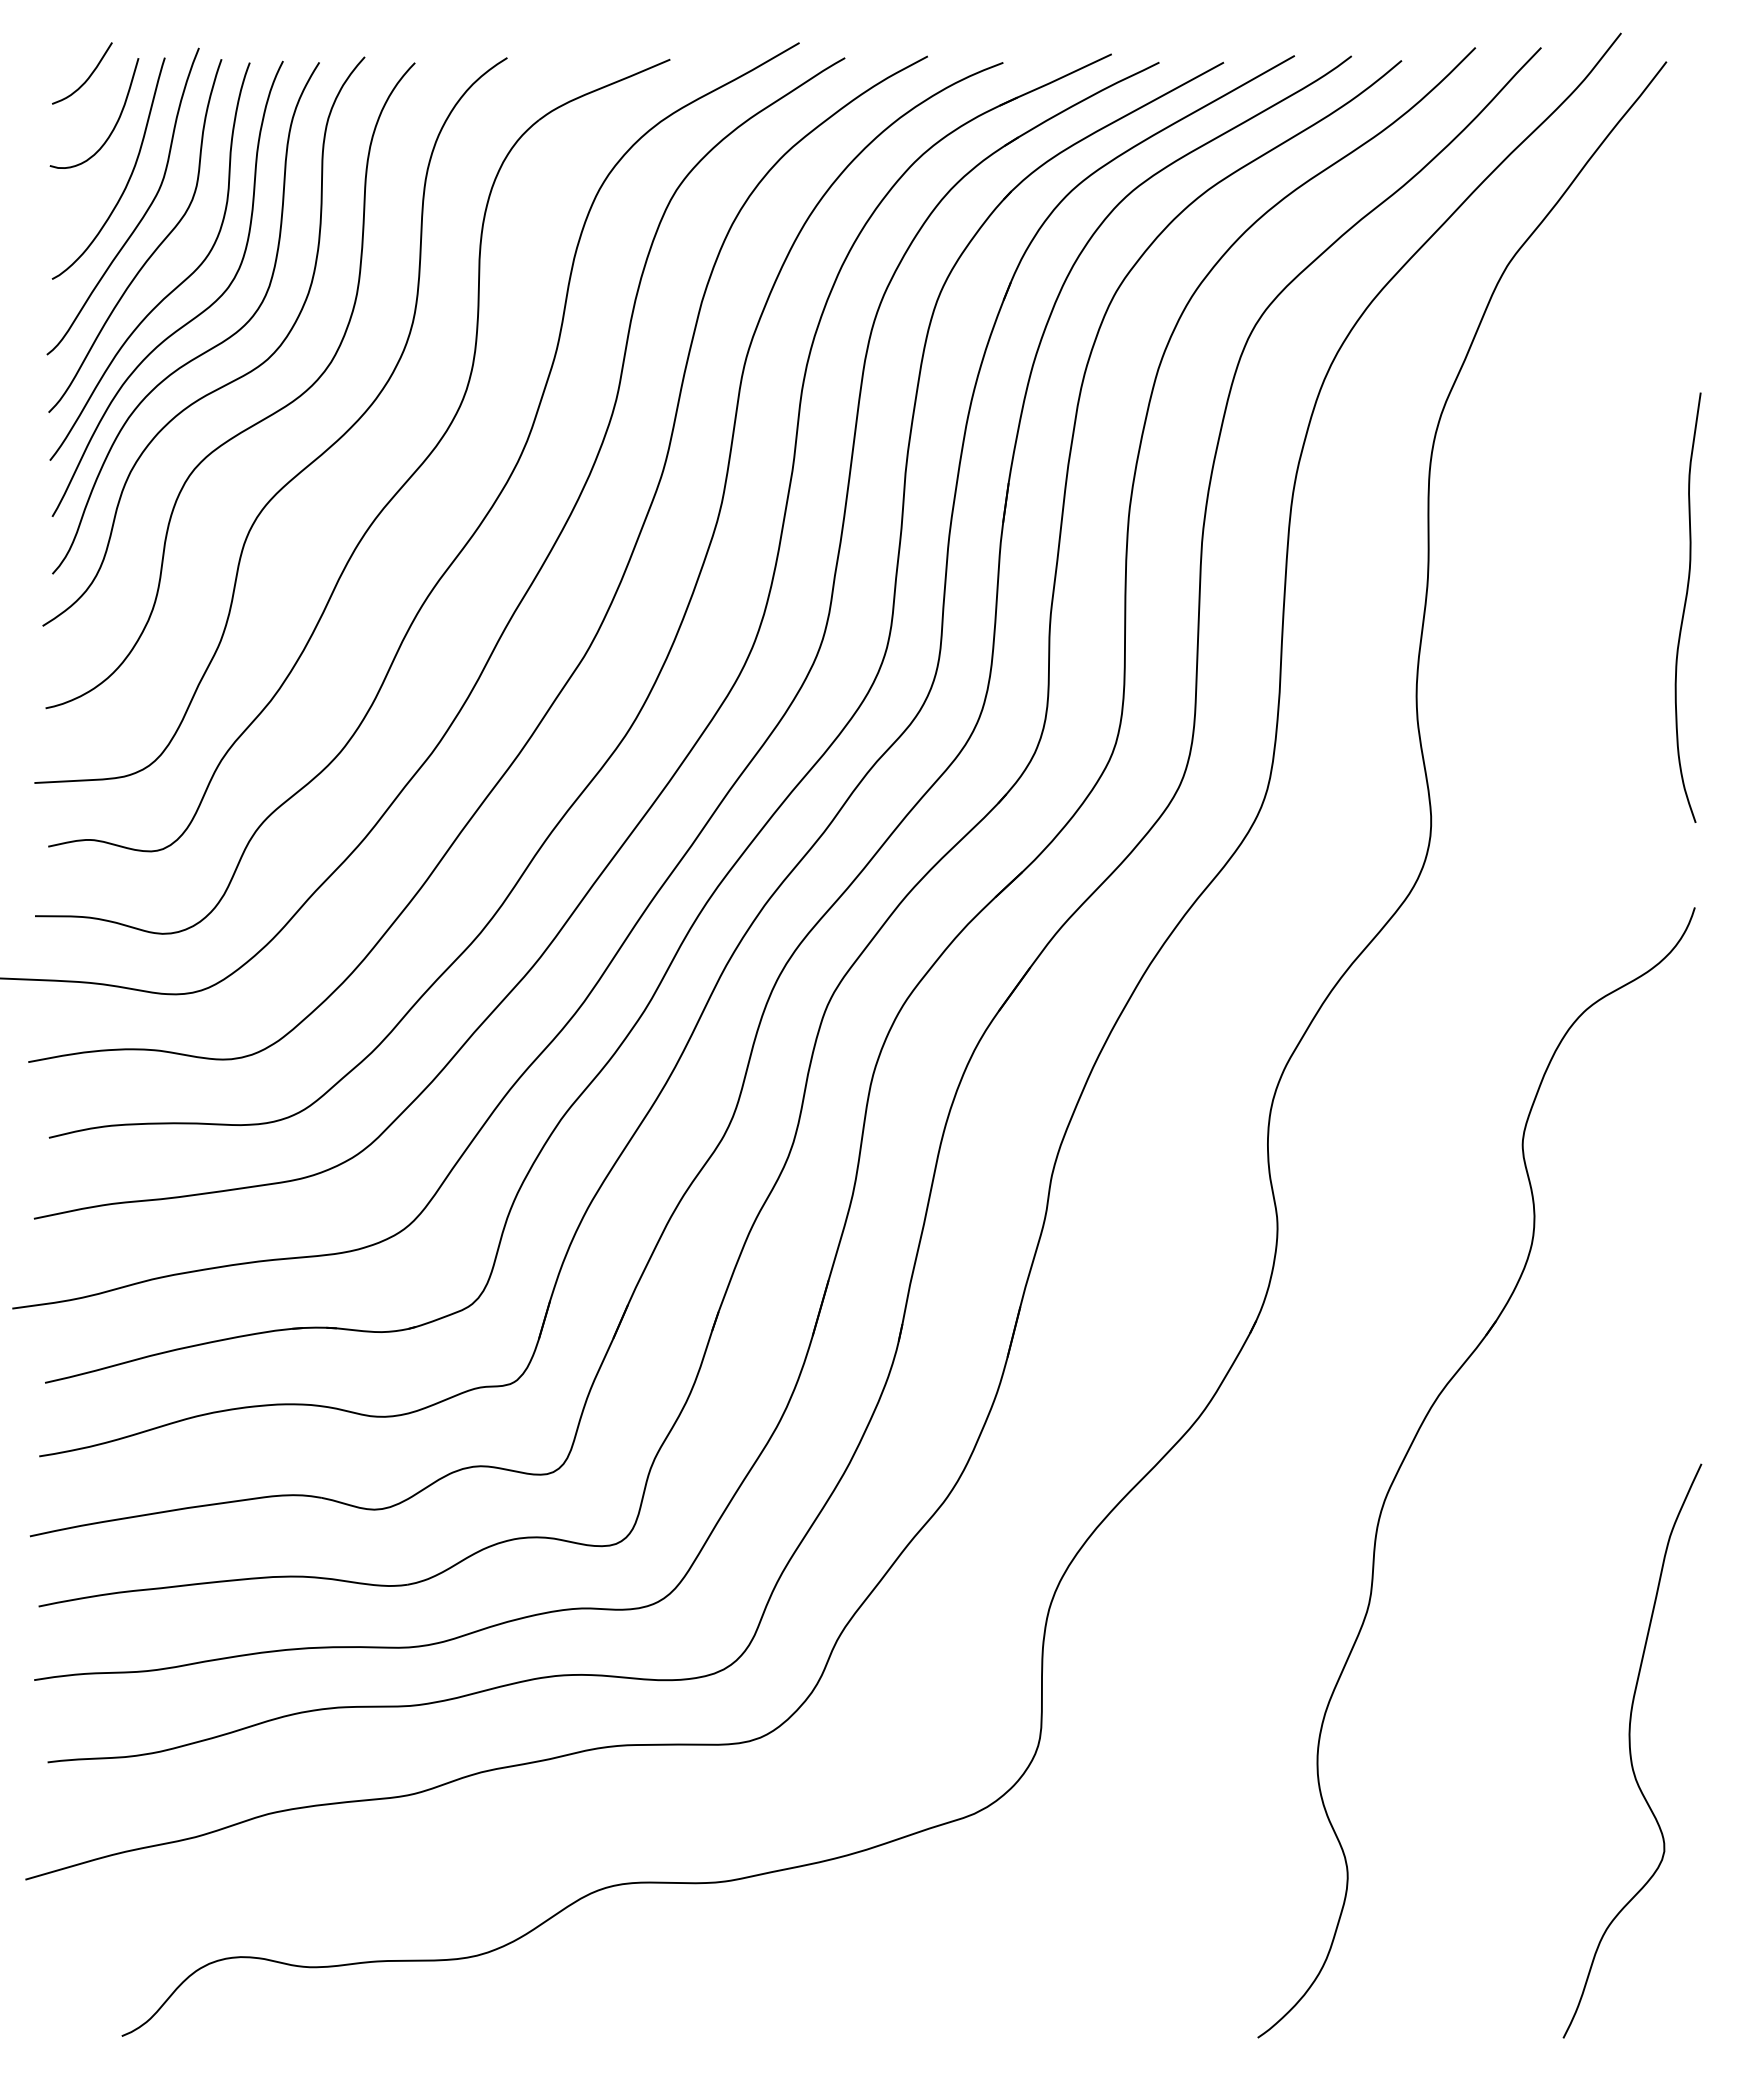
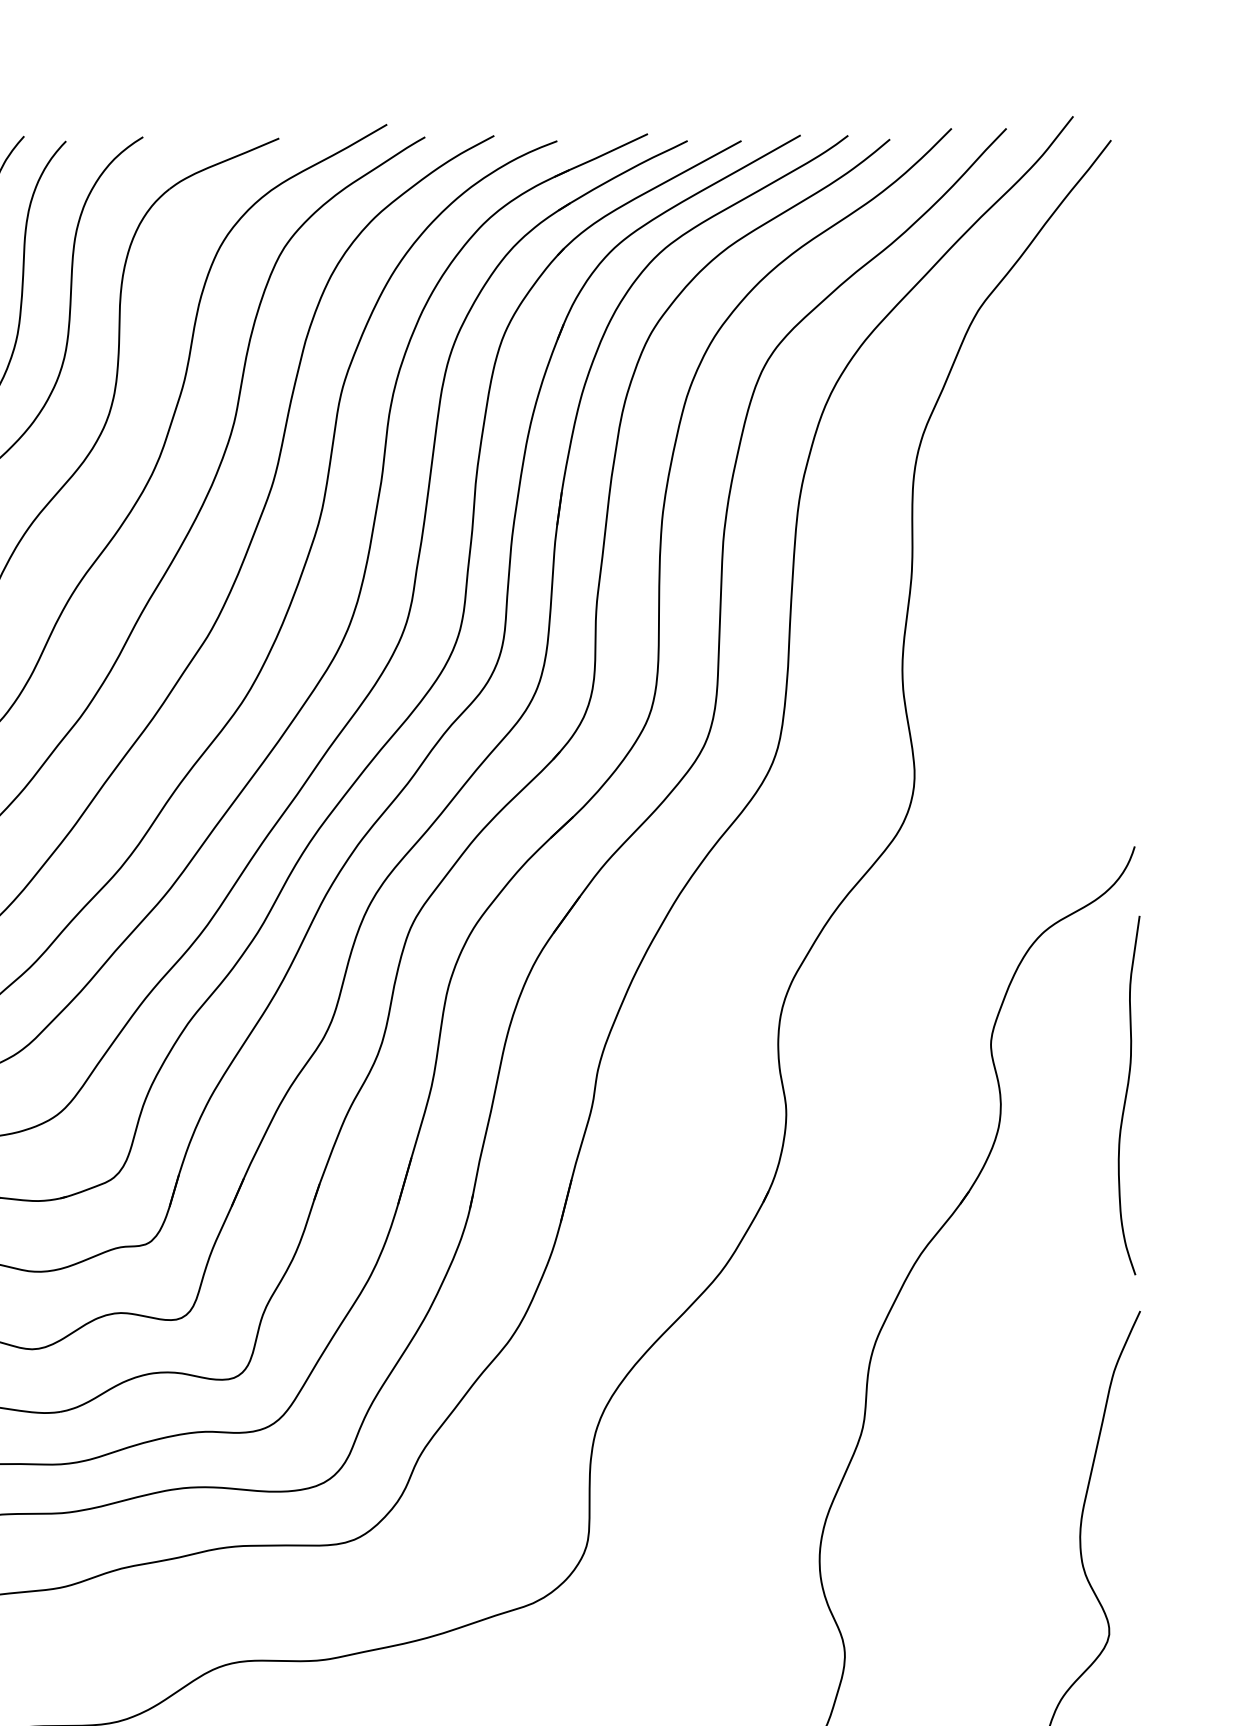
curve: (1685, 607) -> (1126, 1095), moved

